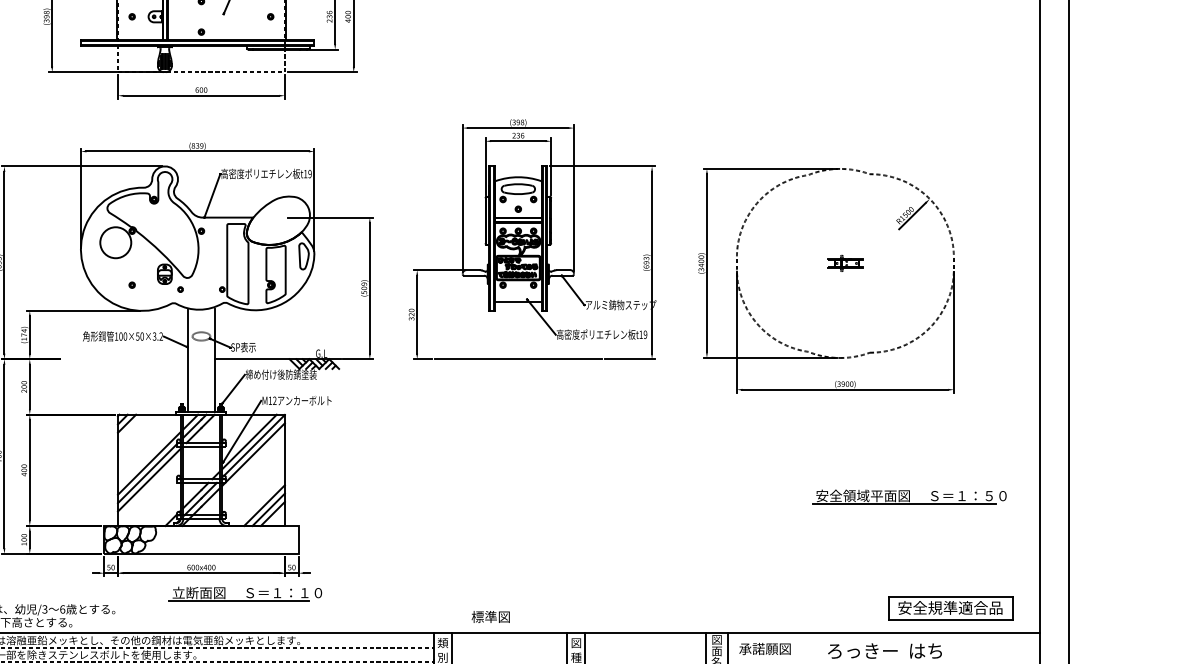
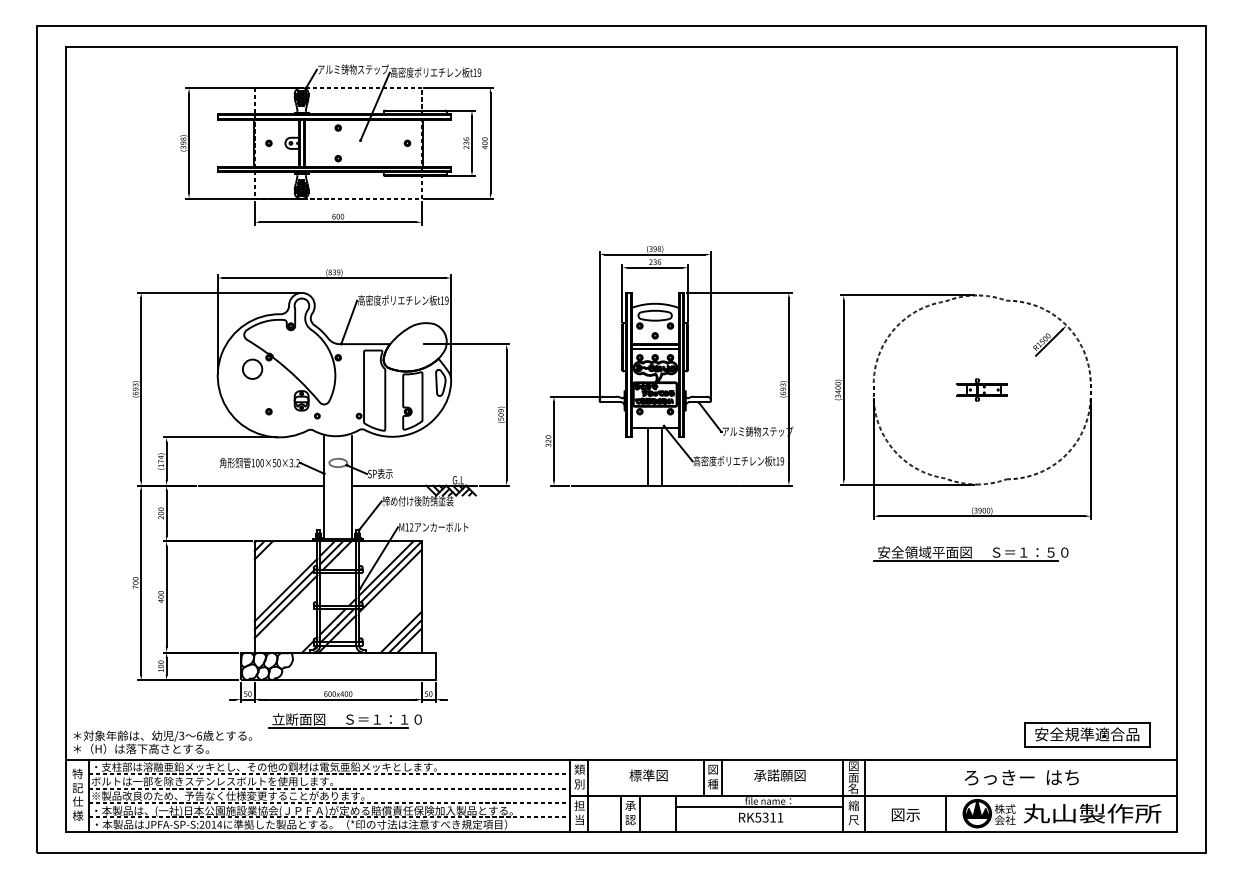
circle: (115, 241) -> (252, 368), size x0.62
part: (844, 262) -> (981, 389), size x1.43
line: (511, 329) -> (648, 456), added
line: (525, 329) -> (662, 456), added
line: (124, 358) -> (261, 485), added
part: (908, 496) -> (970, 553), moved
part: (244, 593) -> (344, 720), moved
text: (490, 616) -> (648, 775), moved
text: (764, 648) -> (779, 775), moved

